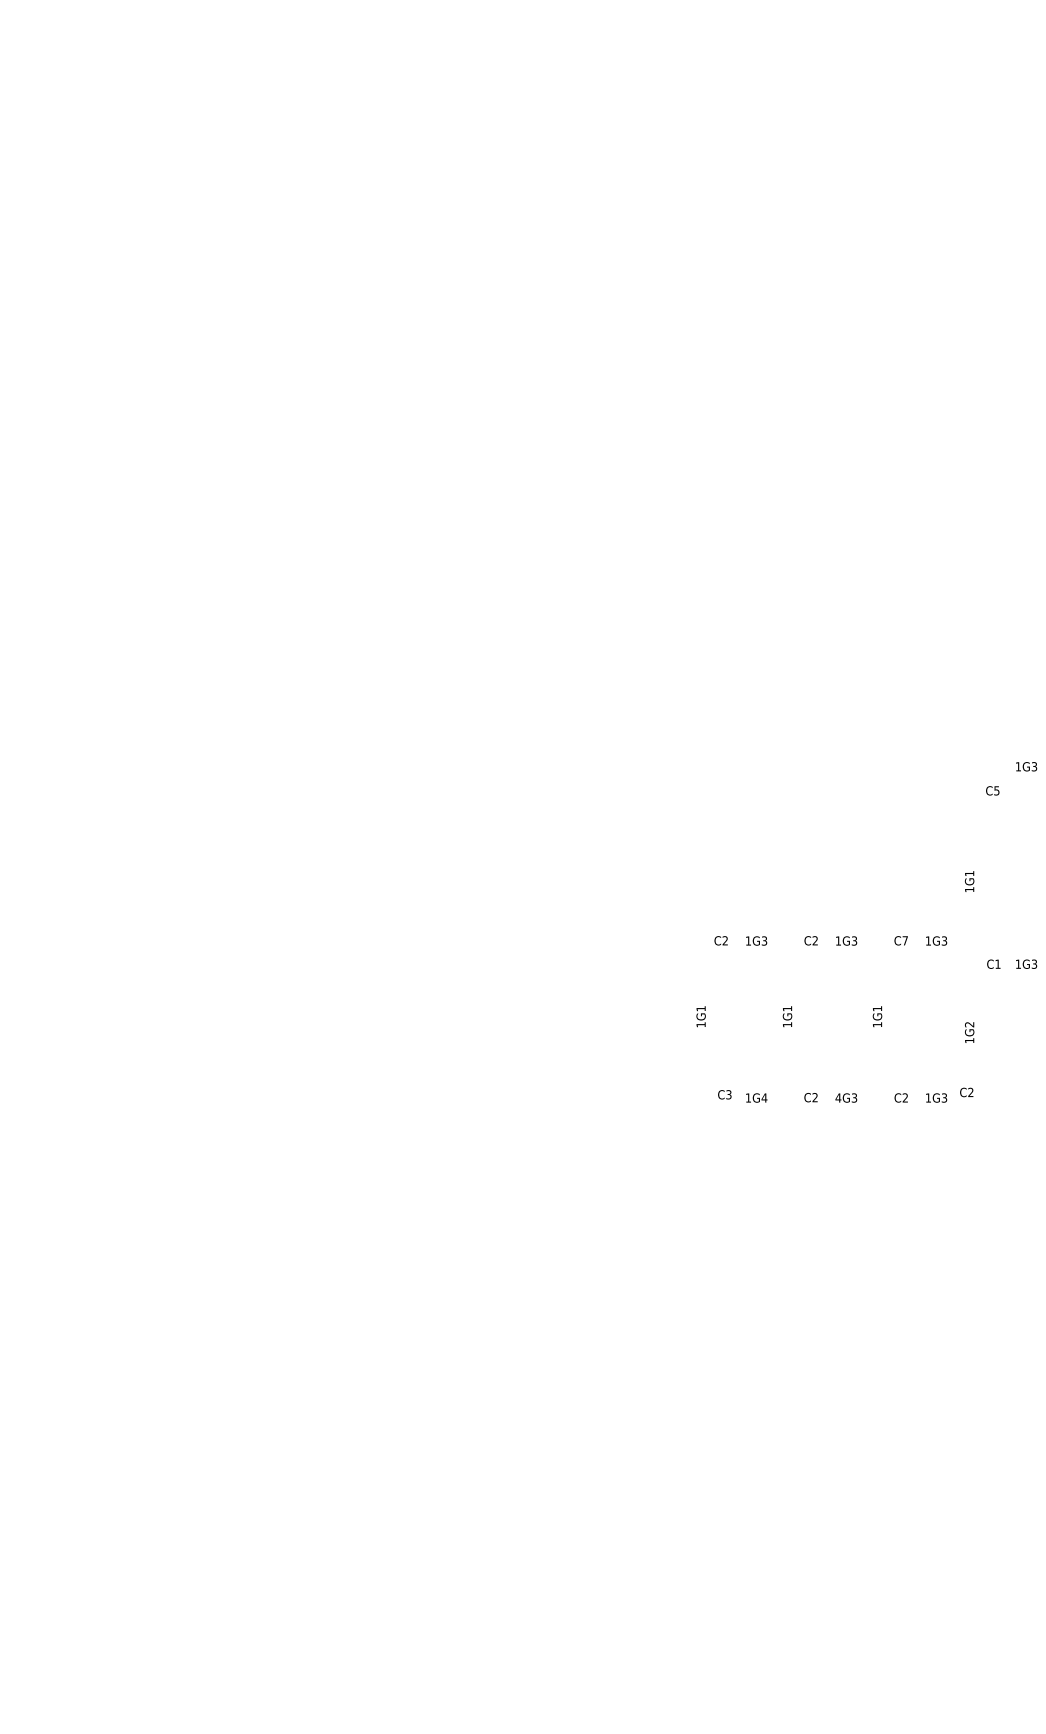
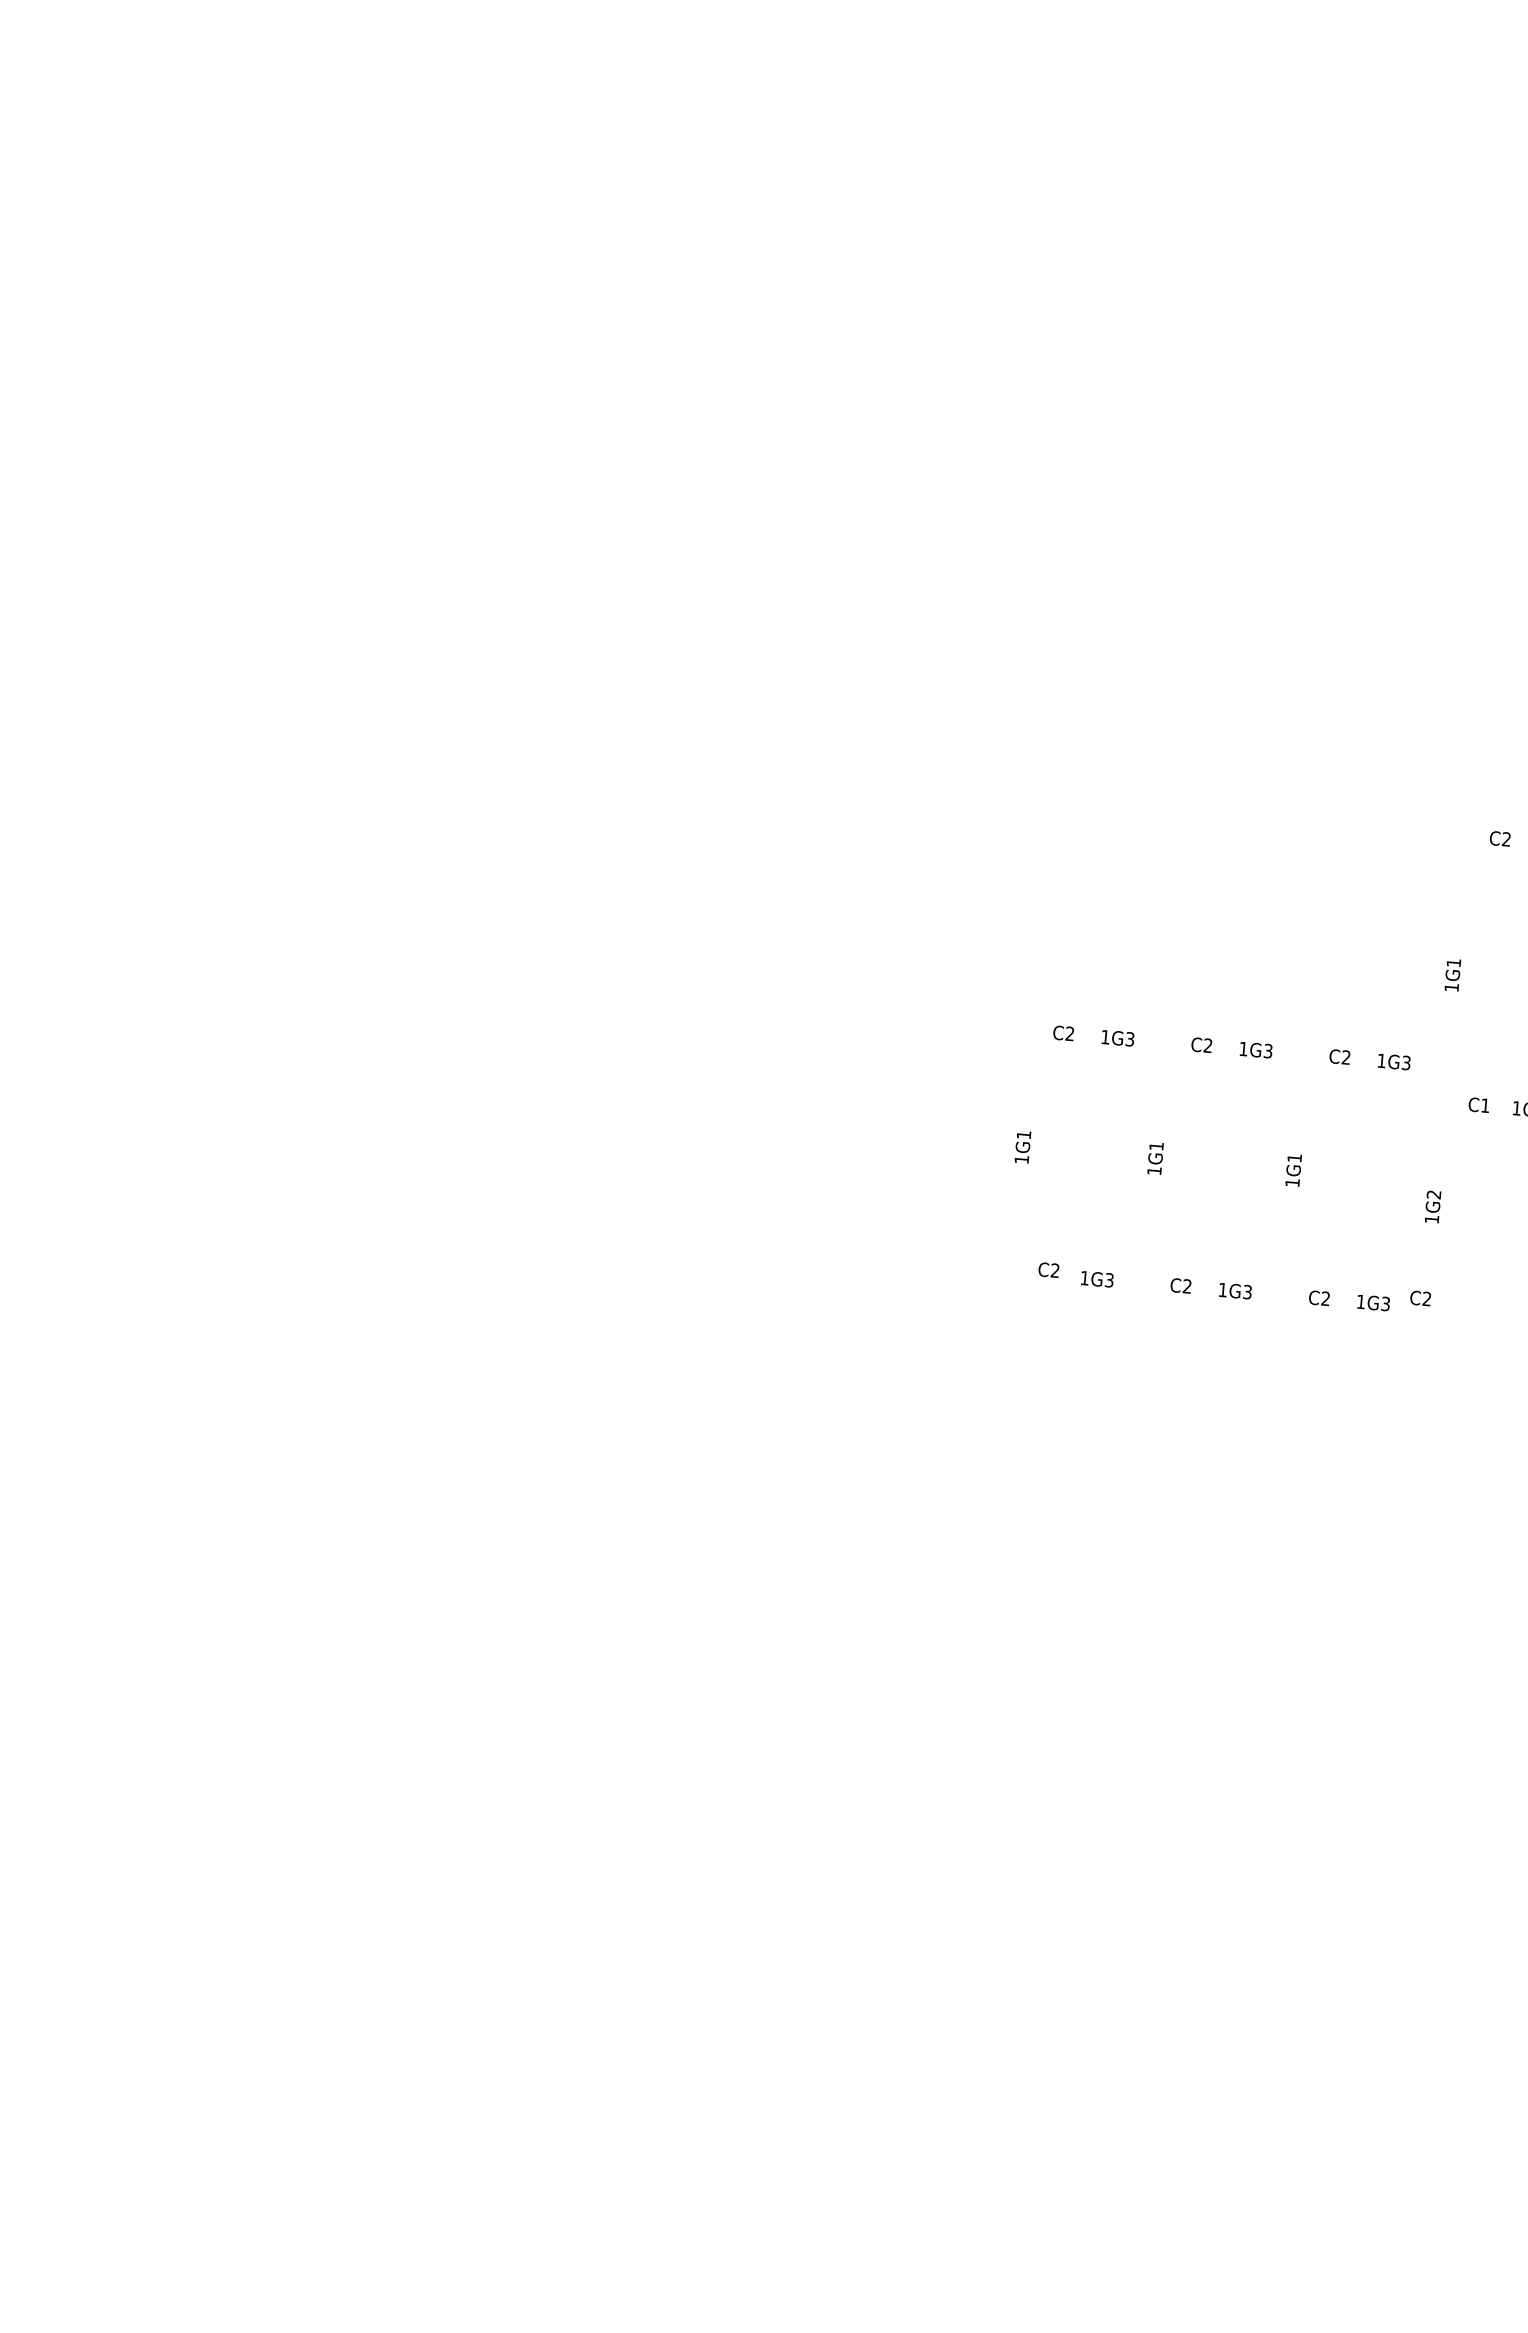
text: (996, 790) -> (1506, 838), C5 -> C2
text: (904, 940) -> (1345, 1056), C7 -> C2
text: (728, 1094) -> (1054, 1270), C3 -> C2
text: (764, 1097) -> (1109, 1279), 1G4 -> 1G3
text: (838, 1097) -> (1223, 1289), 4G3 -> 1G3

